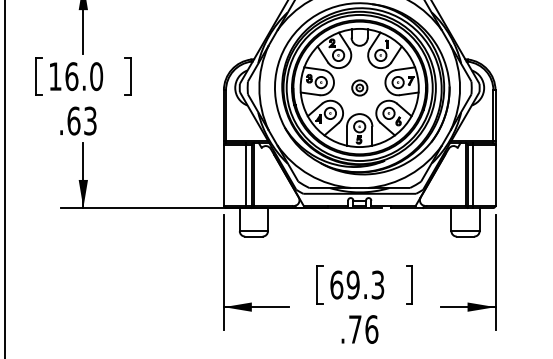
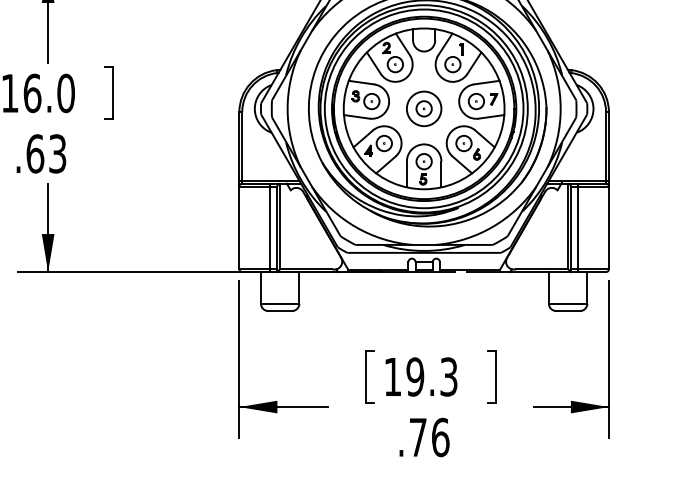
part: (359, 87) -> (423, 108), size x1.67
text: (336, 284) -> (392, 376), 69.3 -> 19.3

